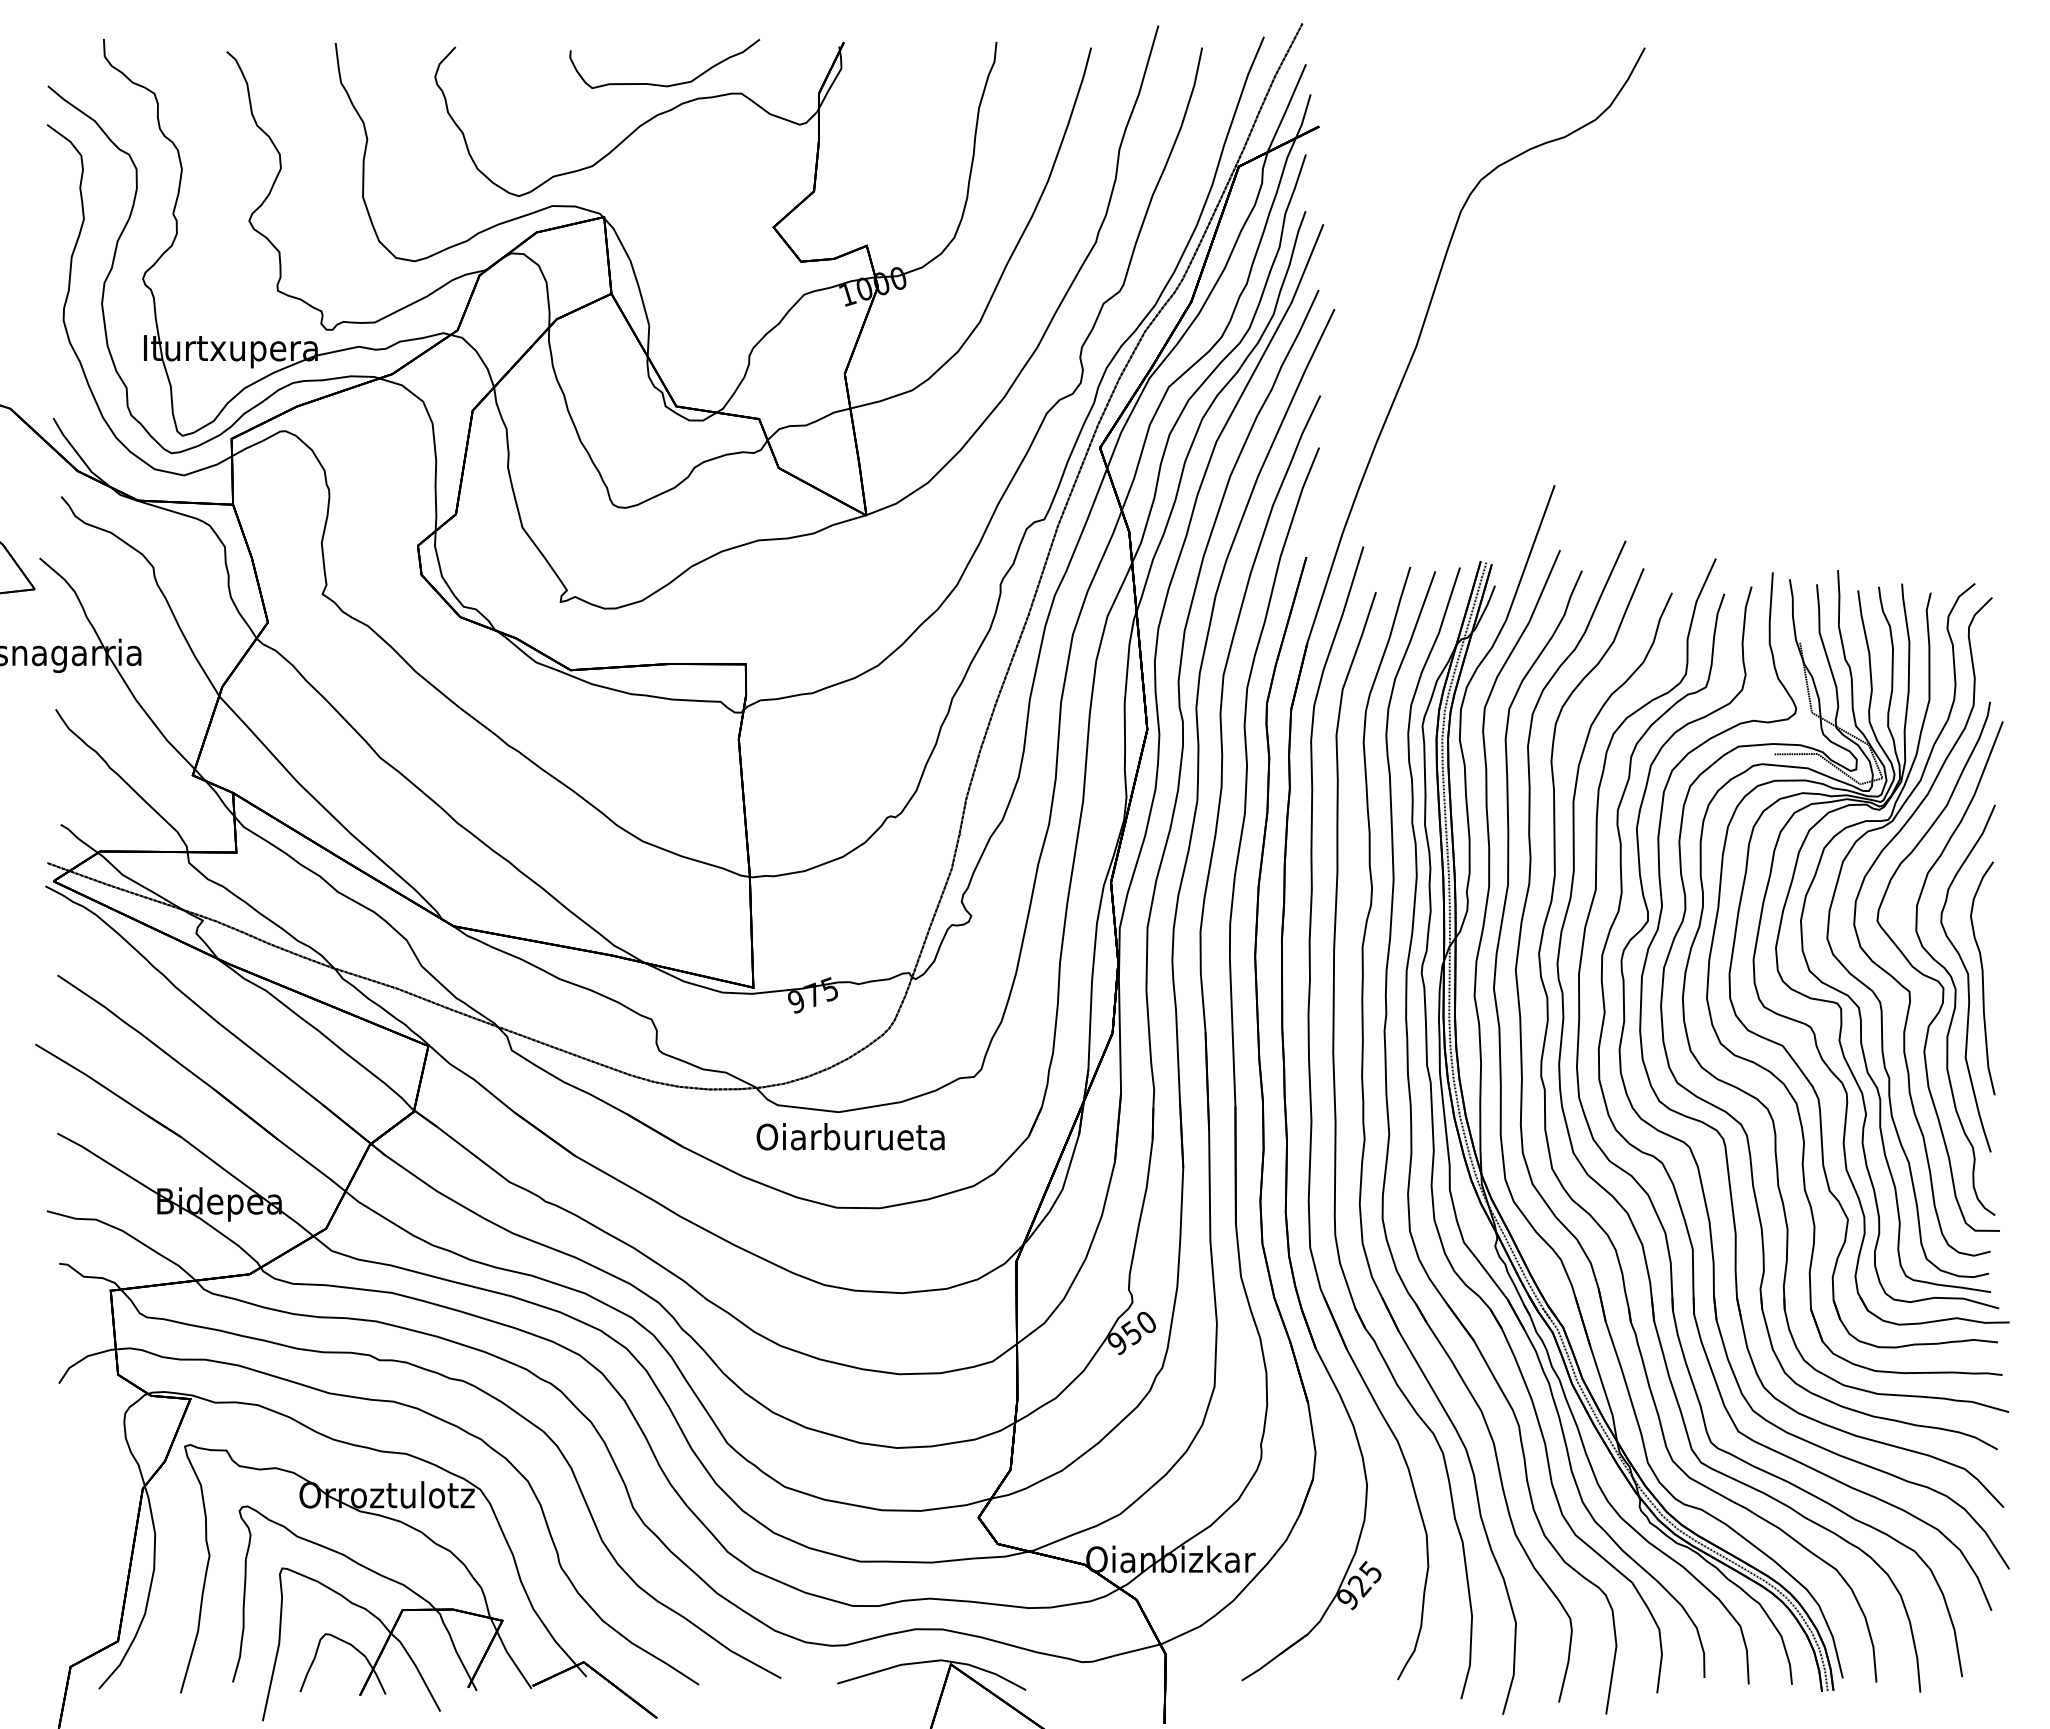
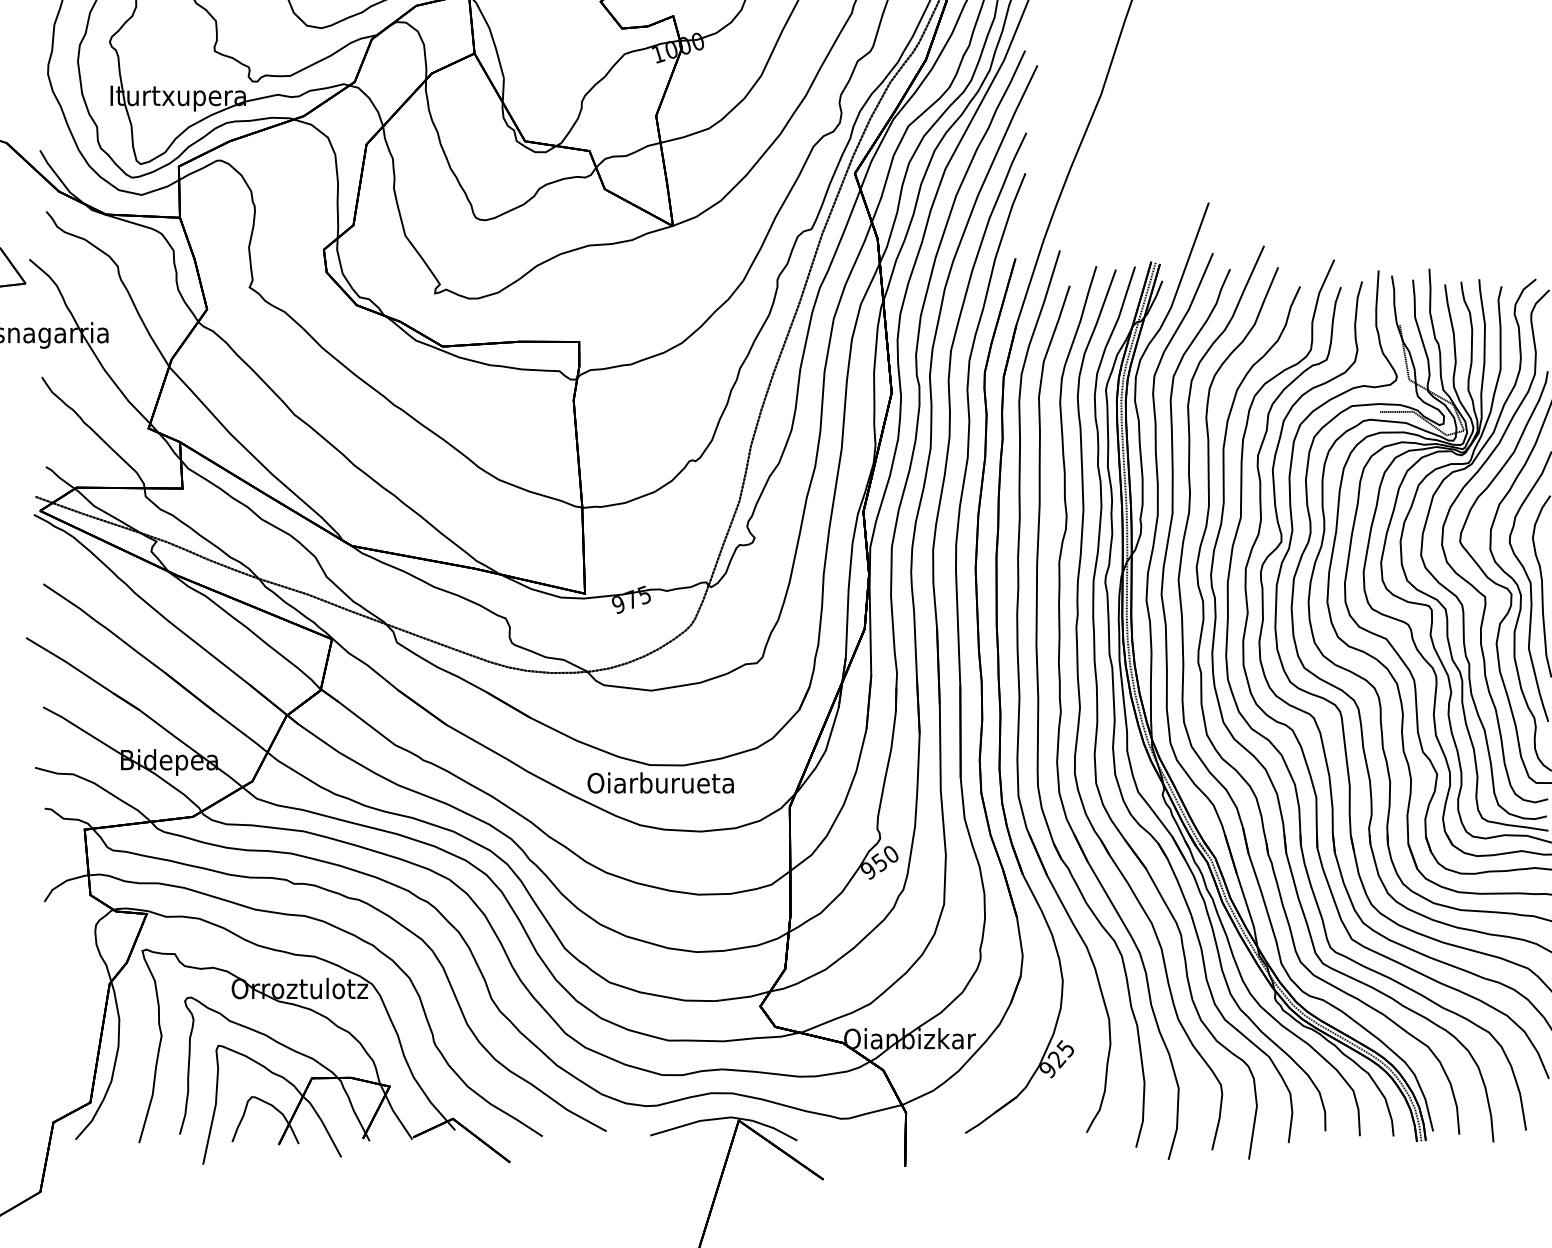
text: (850, 1136) -> (660, 782), moved

